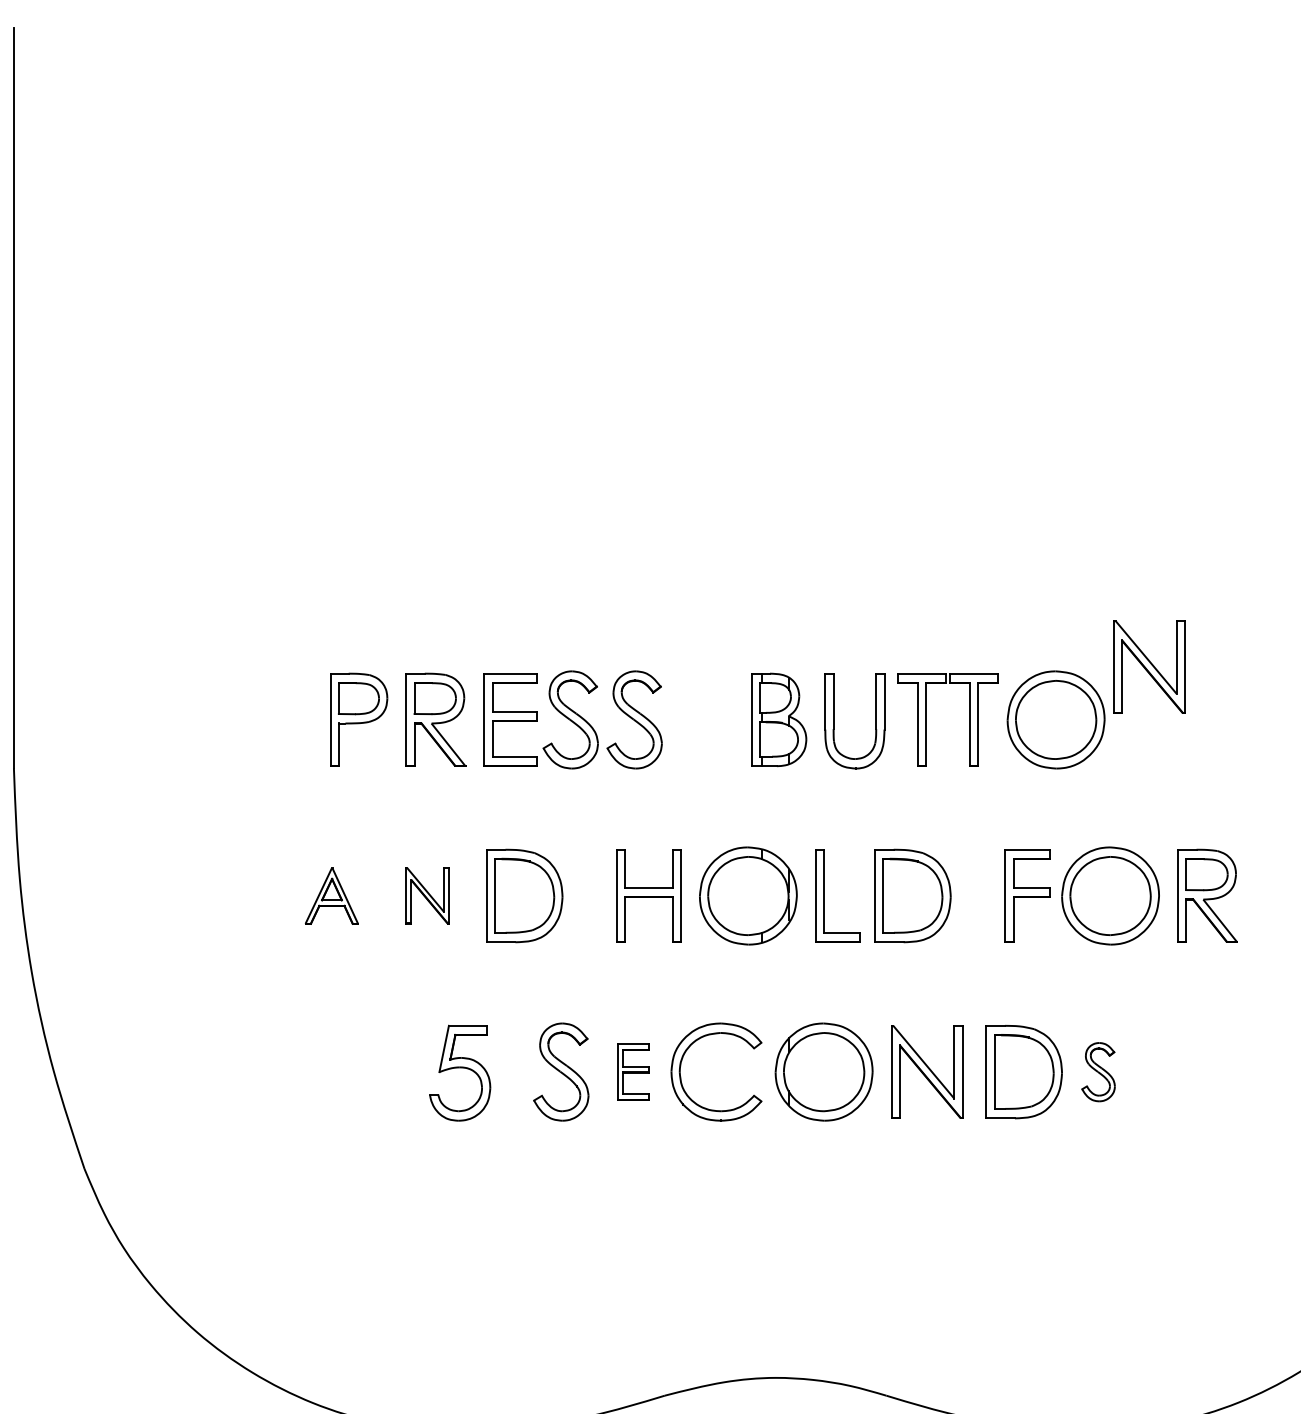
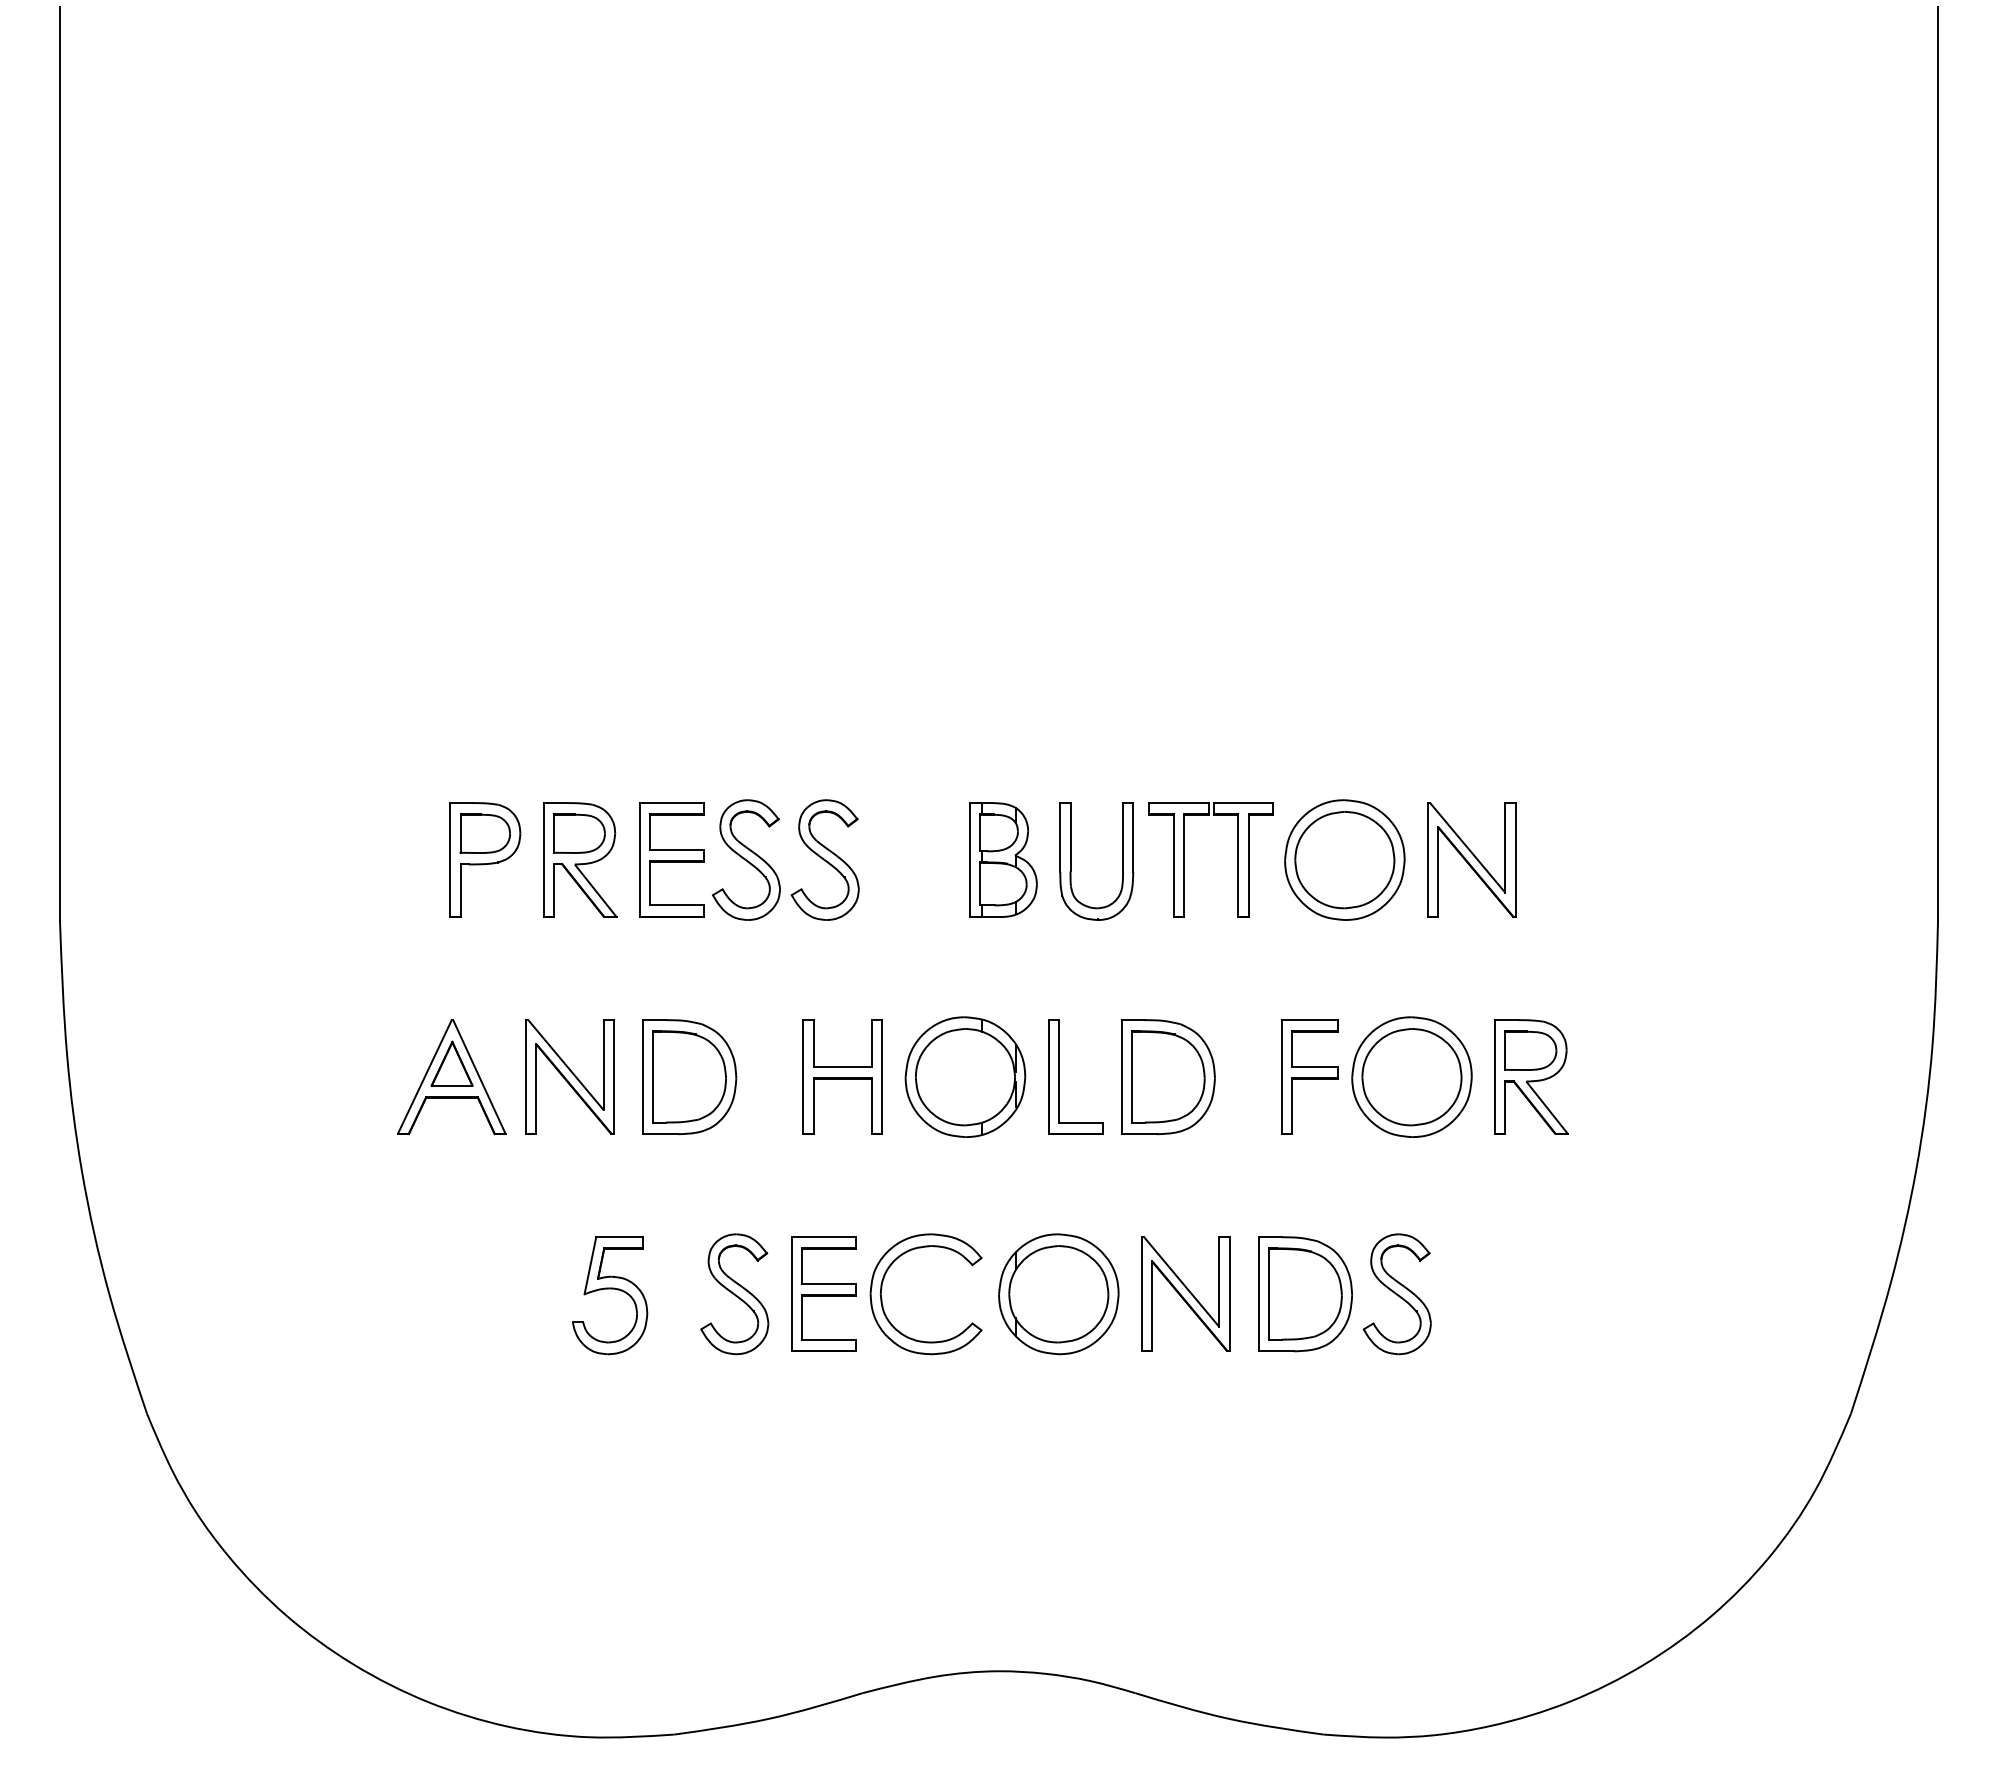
part: (1149, 666) -> (1471, 859), moved
part: (427, 895) -> (569, 1076), size x1.67
part: (331, 896) -> (451, 1077), size x1.67
part: (633, 1071) -> (823, 1293), size x1.67
part: (1098, 1072) -> (1396, 1294), size x1.67

